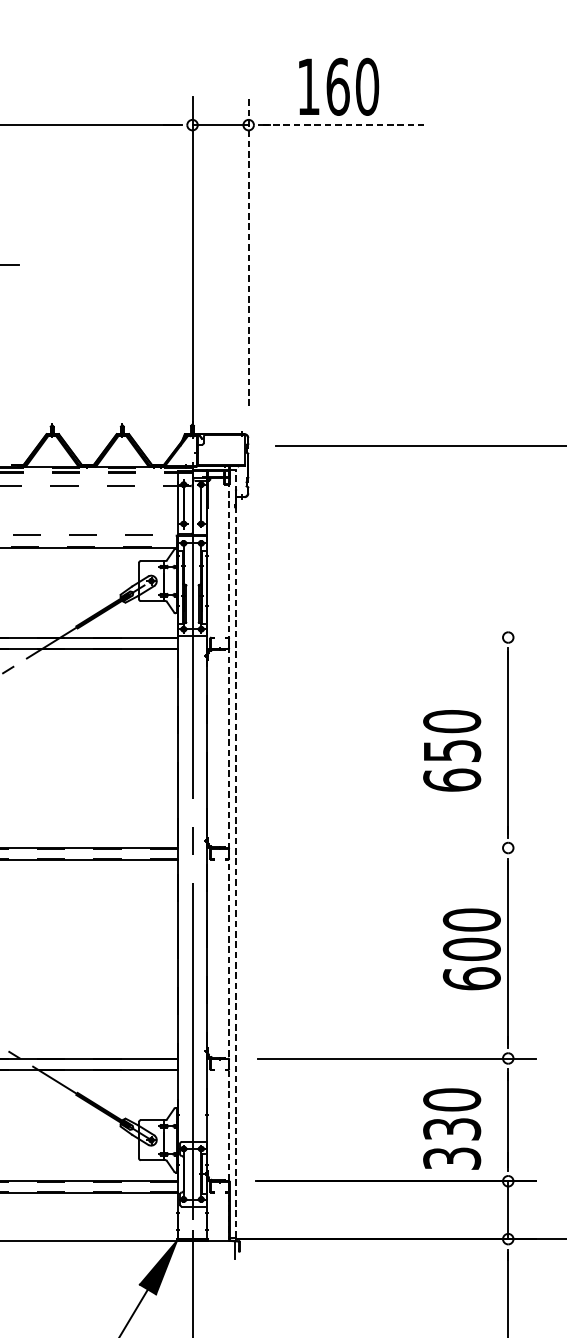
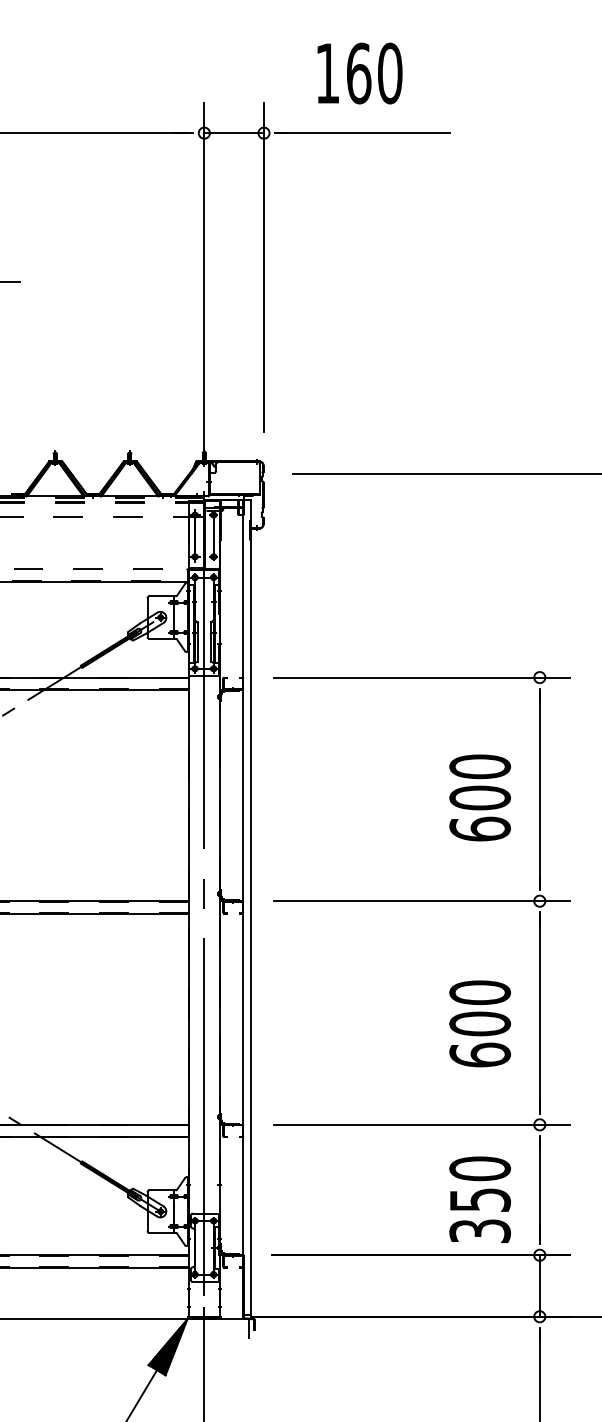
text: (338, 86) -> (359, 73), moved
line: (343, 125) -> (364, 133), dashed -> solid
line: (249, 250) -> (264, 266), dashed -> solid
line: (396, 637) -> (421, 677), added
text: (452, 750) -> (480, 797), 650 -> 600
line: (396, 848) -> (421, 901), added
line: (229, 853) -> (243, 907), dashed -> solid
line: (235, 853) -> (250, 907), dashed -> solid
text: (472, 949) -> (480, 1023), moved
text: (451, 1128) -> (479, 1199), 330 -> 350

